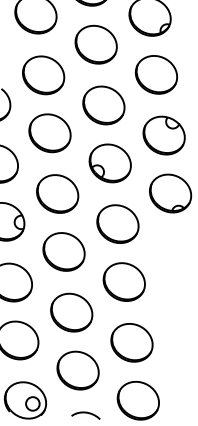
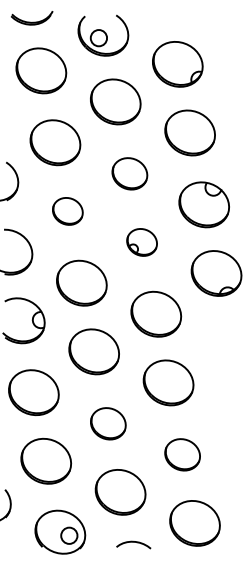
part: (103, 105) -> (129, 173), size x0.7
part: (49, 133) -> (67, 211), size x0.6
part: (109, 163) -> (141, 242), size x0.6
part: (71, 312) -> (108, 423), size x0.7
part: (131, 342) -> (182, 454), size x0.7

